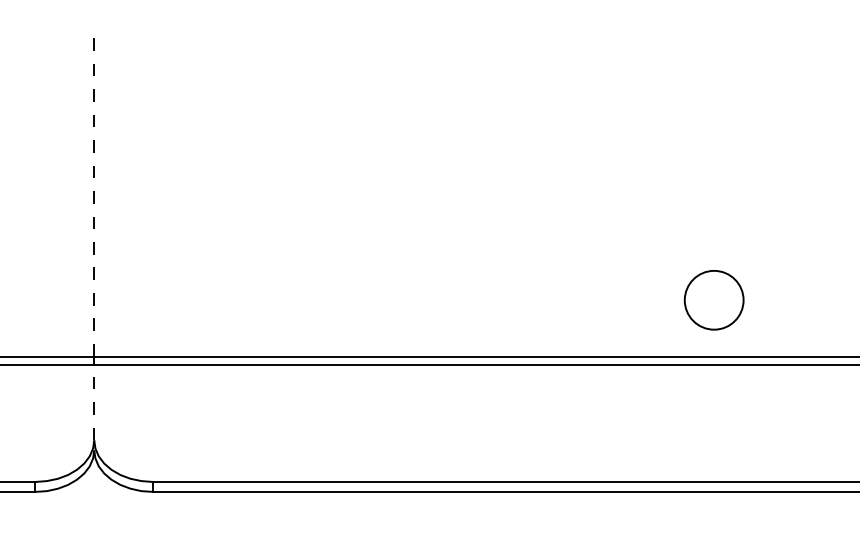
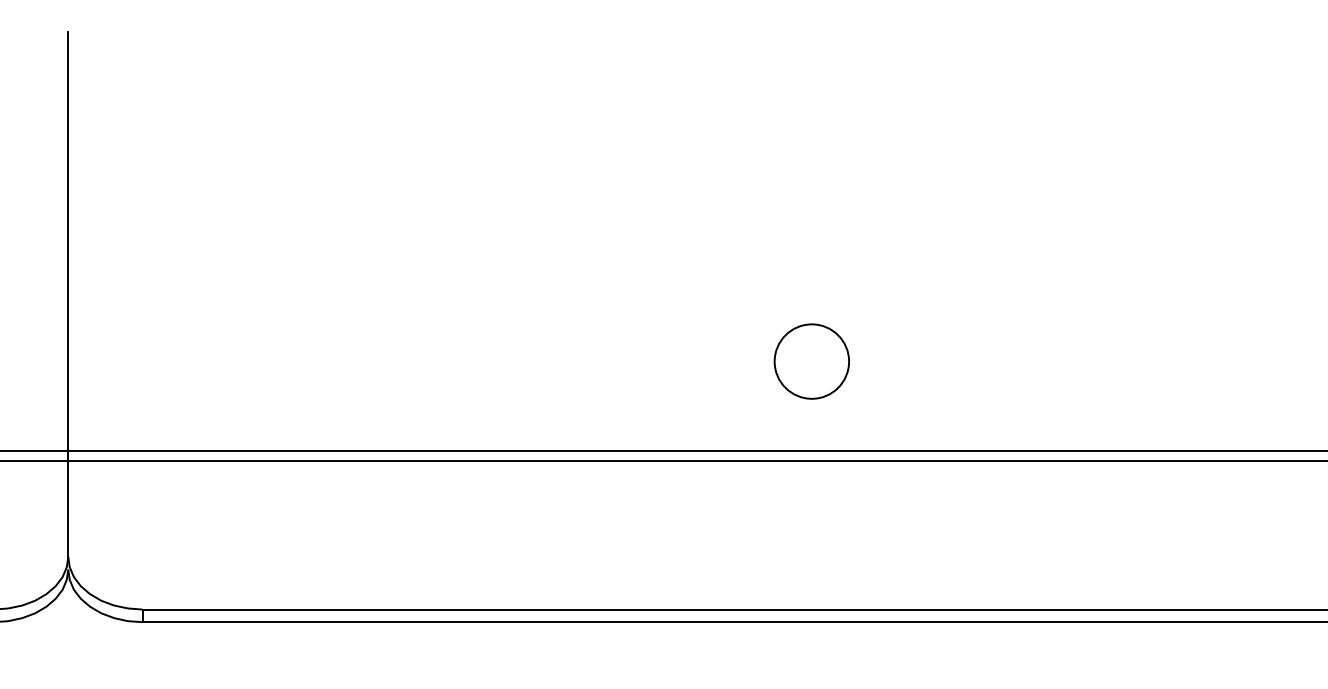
line: (94, 191) -> (68, 241), dashed -> solid
circle: (713, 300) -> (811, 361), moved
line: (94, 402) -> (68, 509), dashed -> solid

